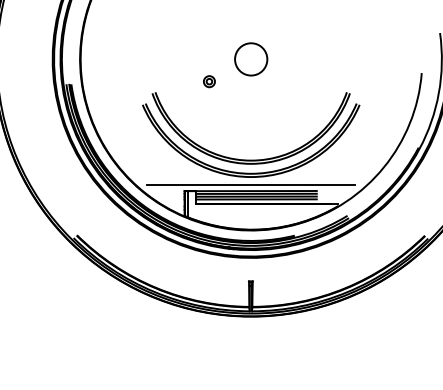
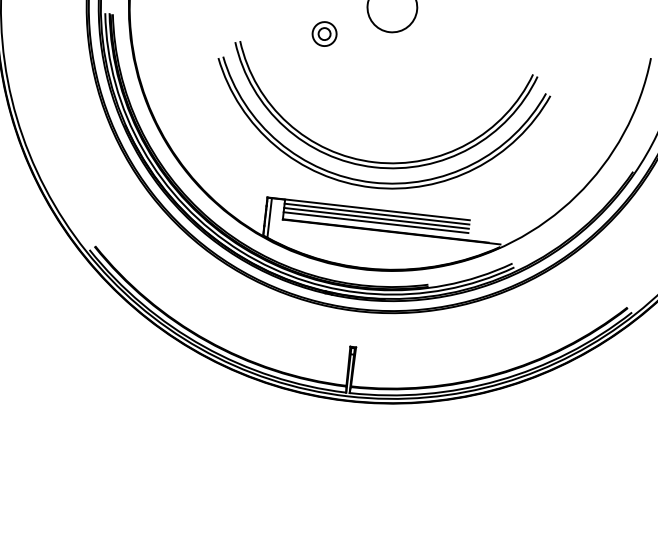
part: (209, 81) -> (324, 33), size x1.4
line: (251, 184) -> (371, 198), removed

